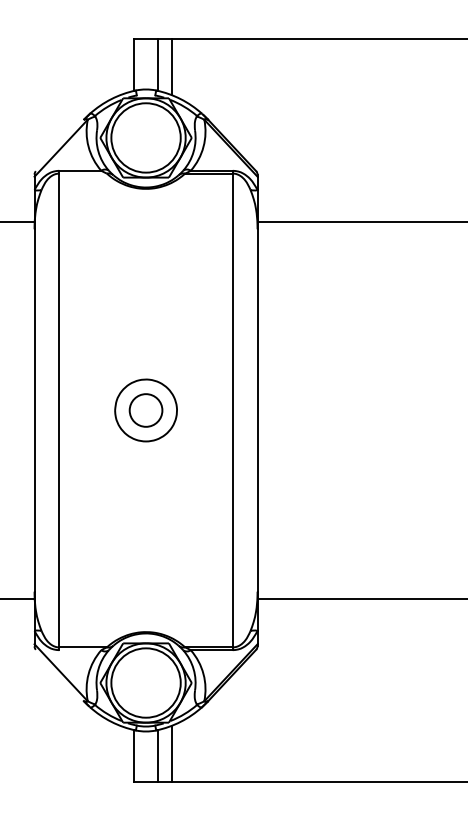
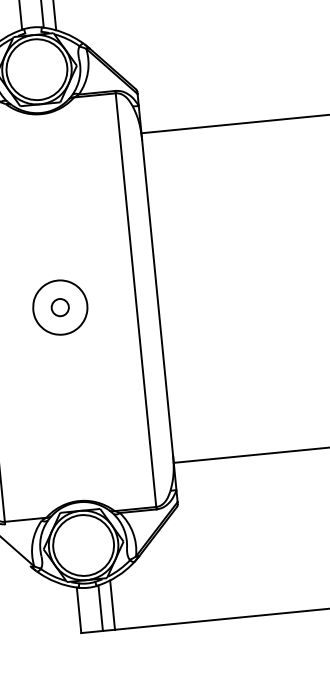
circle: (145, 410) -> (59, 307), size x0.6

